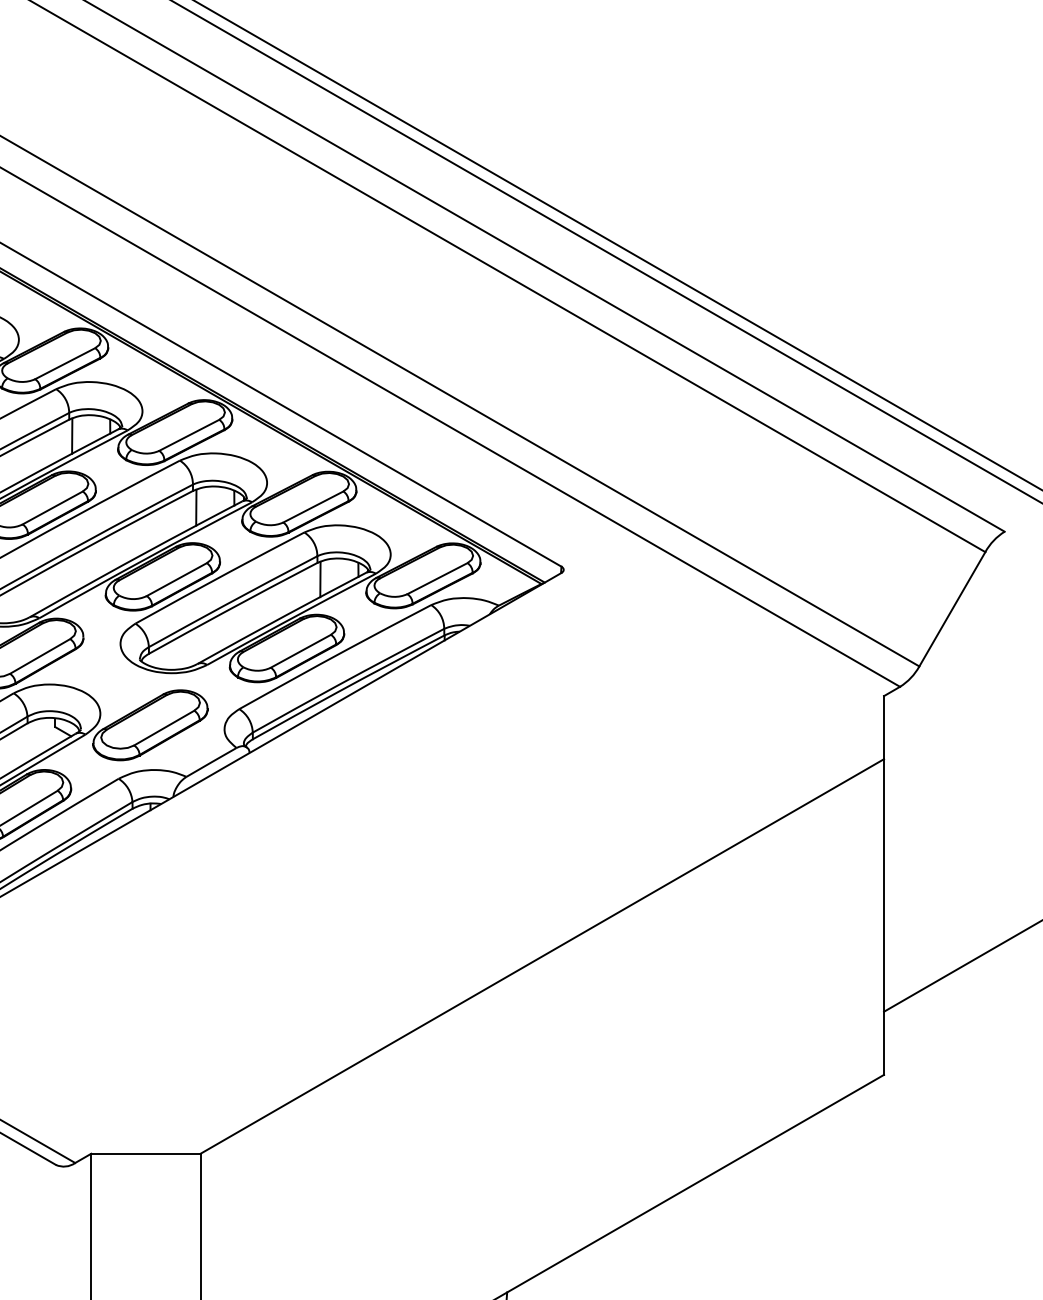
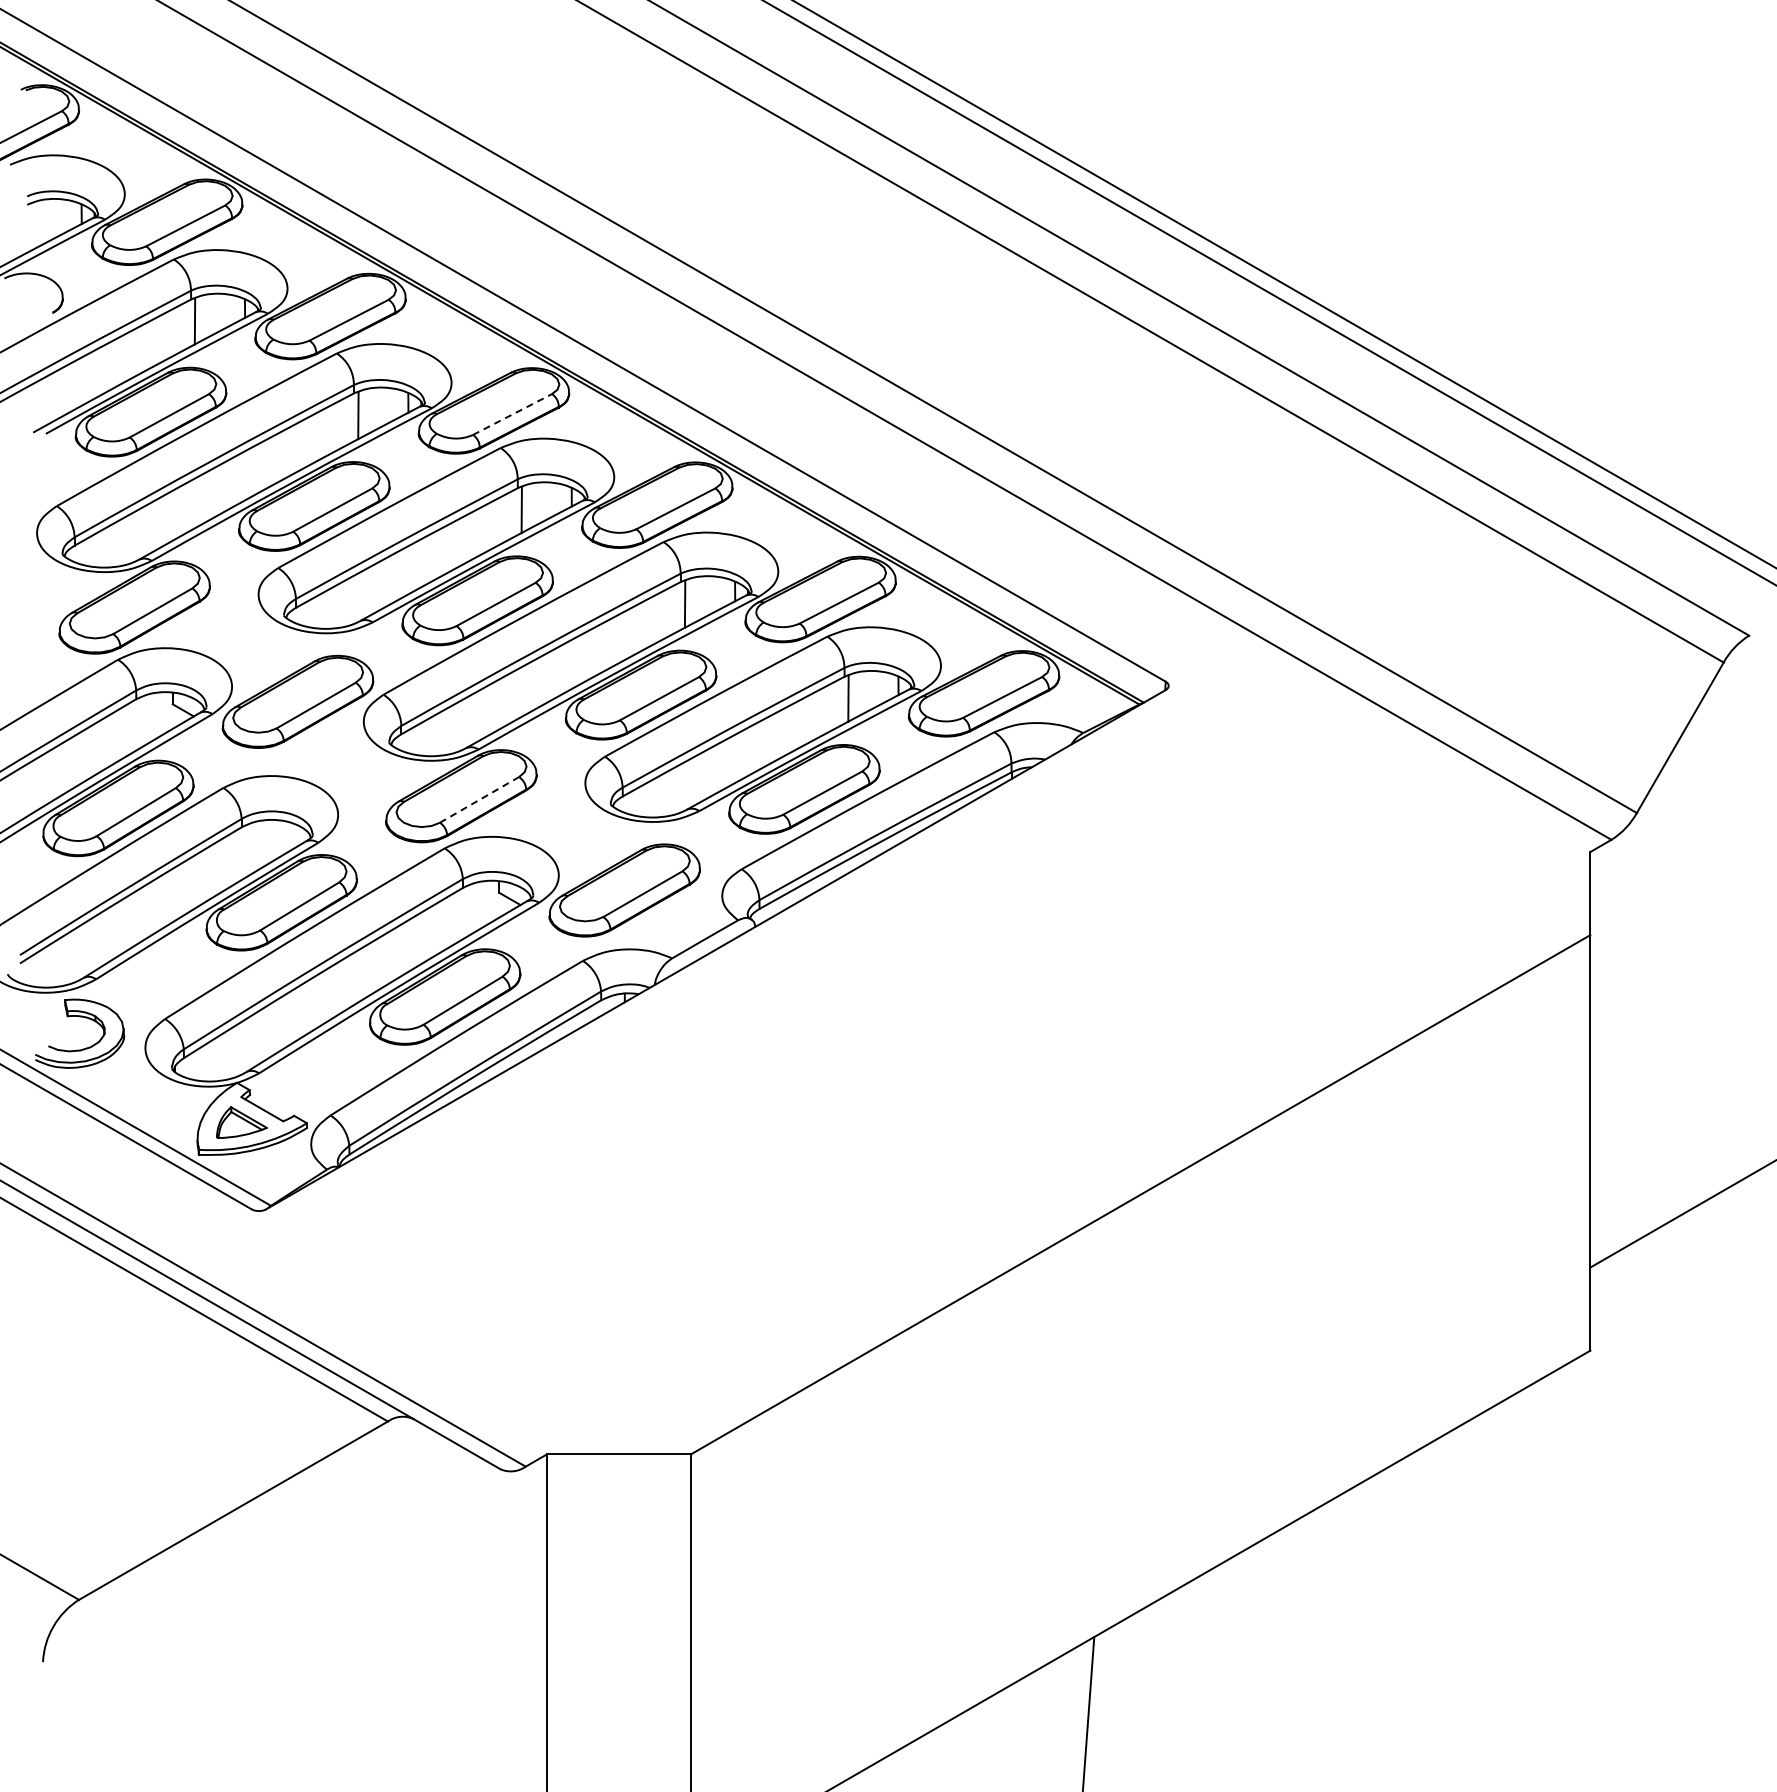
line: (65, 363) -> (512, 414), solid -> dashed
line: (40, 656) -> (479, 799), solid -> dashed

